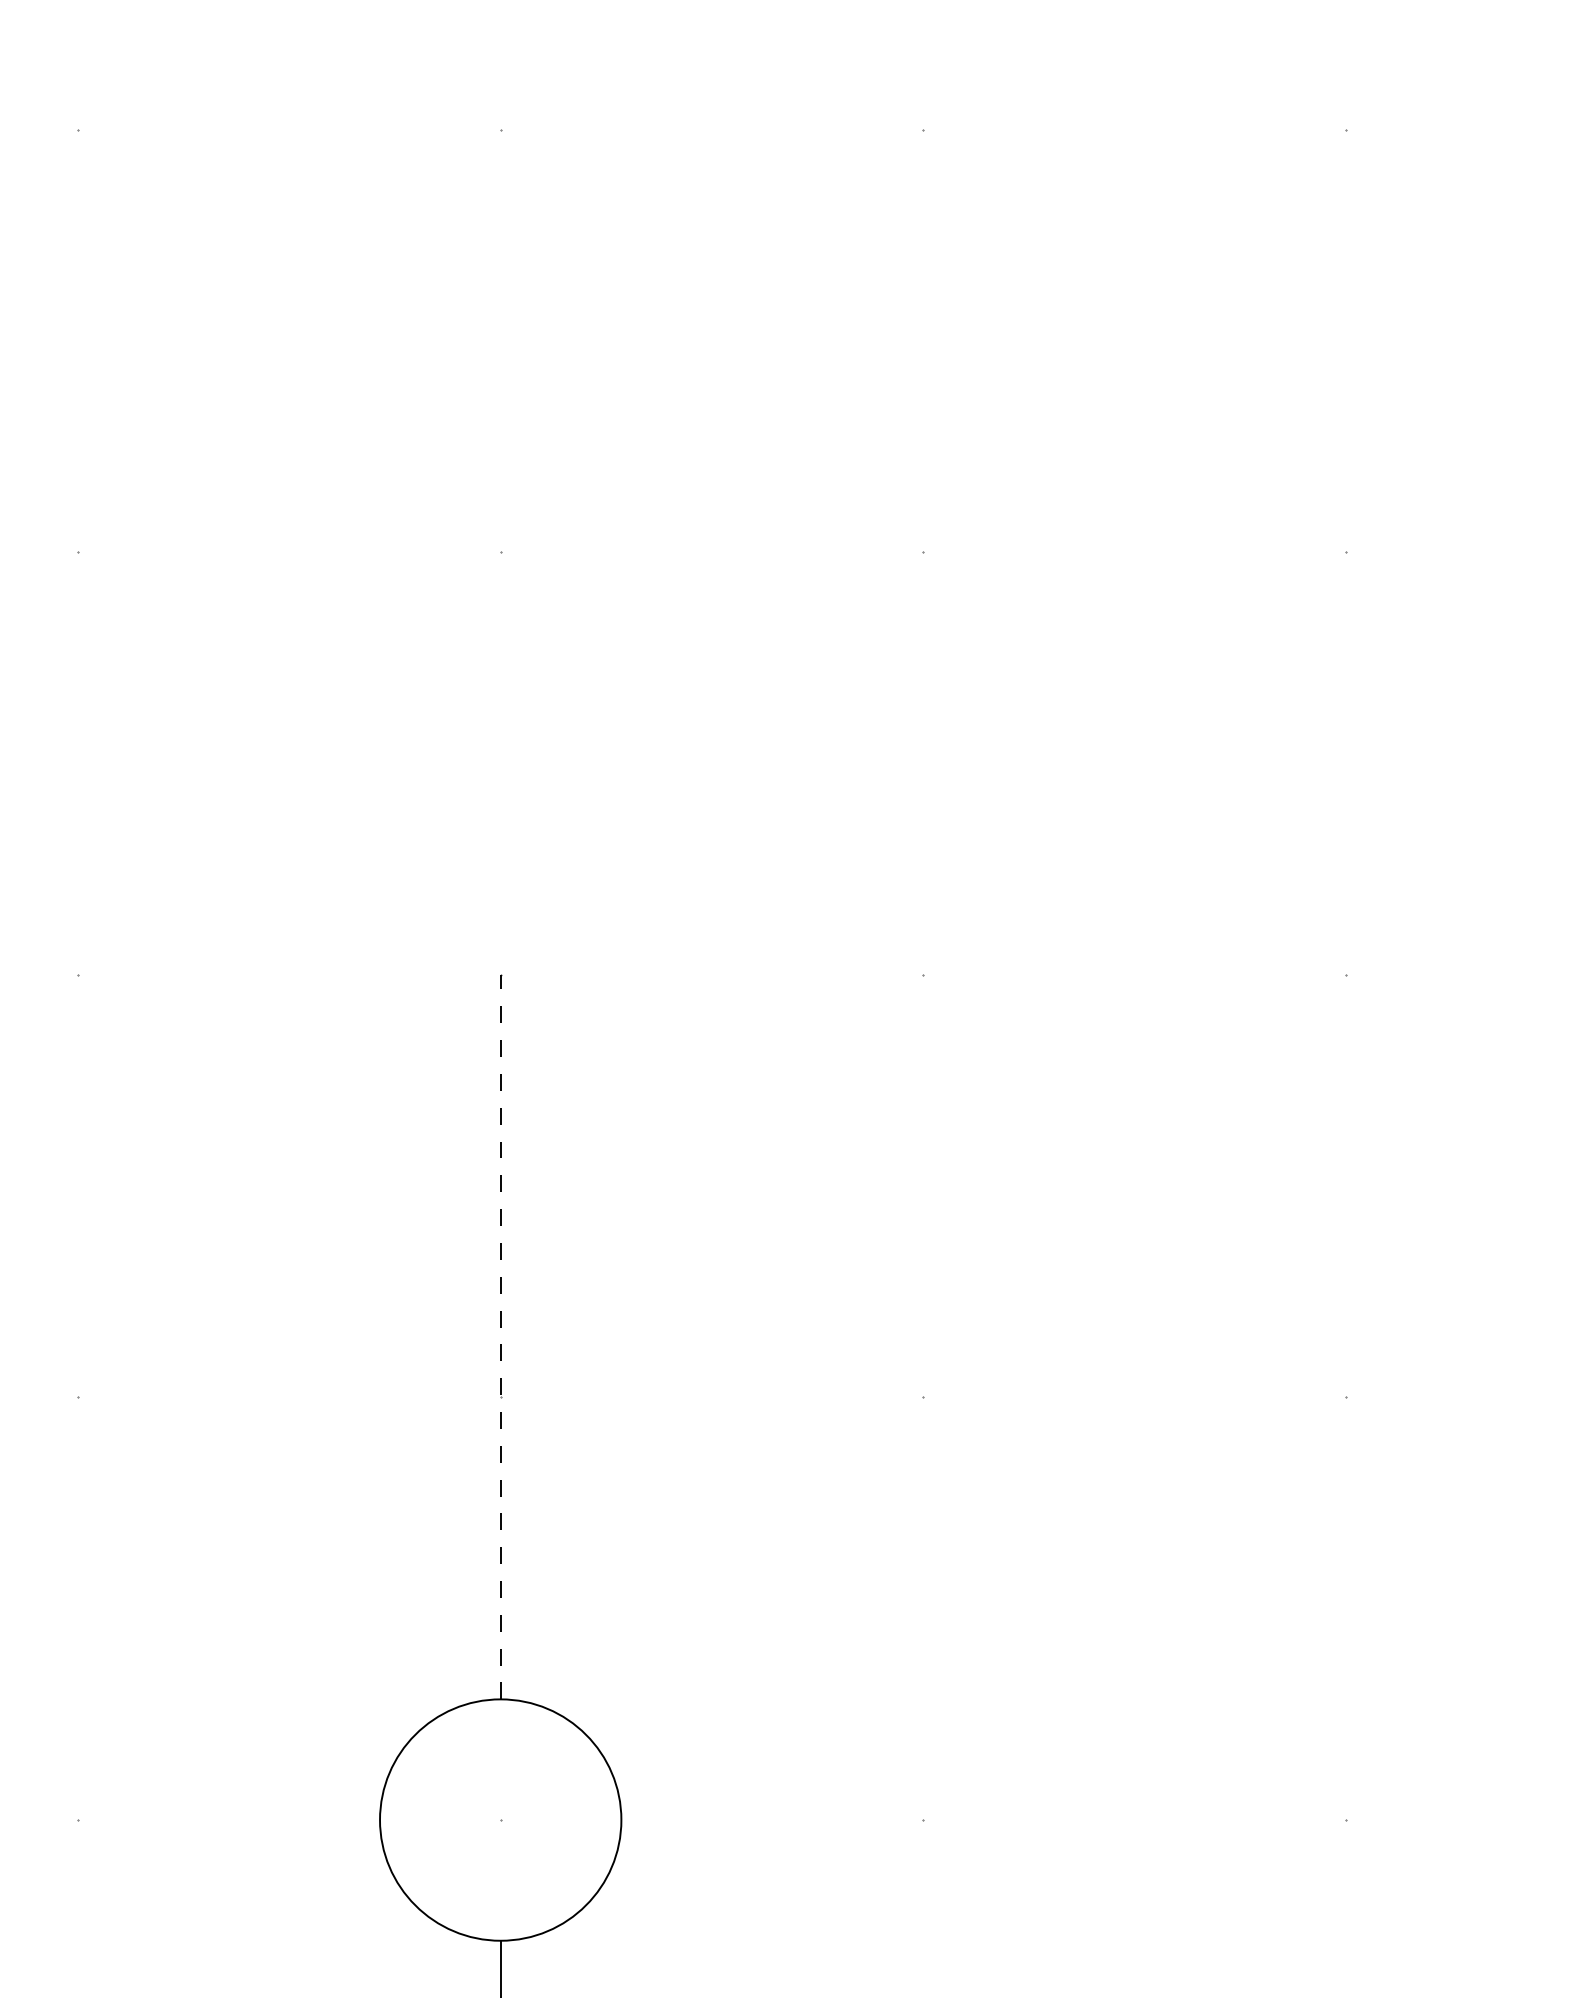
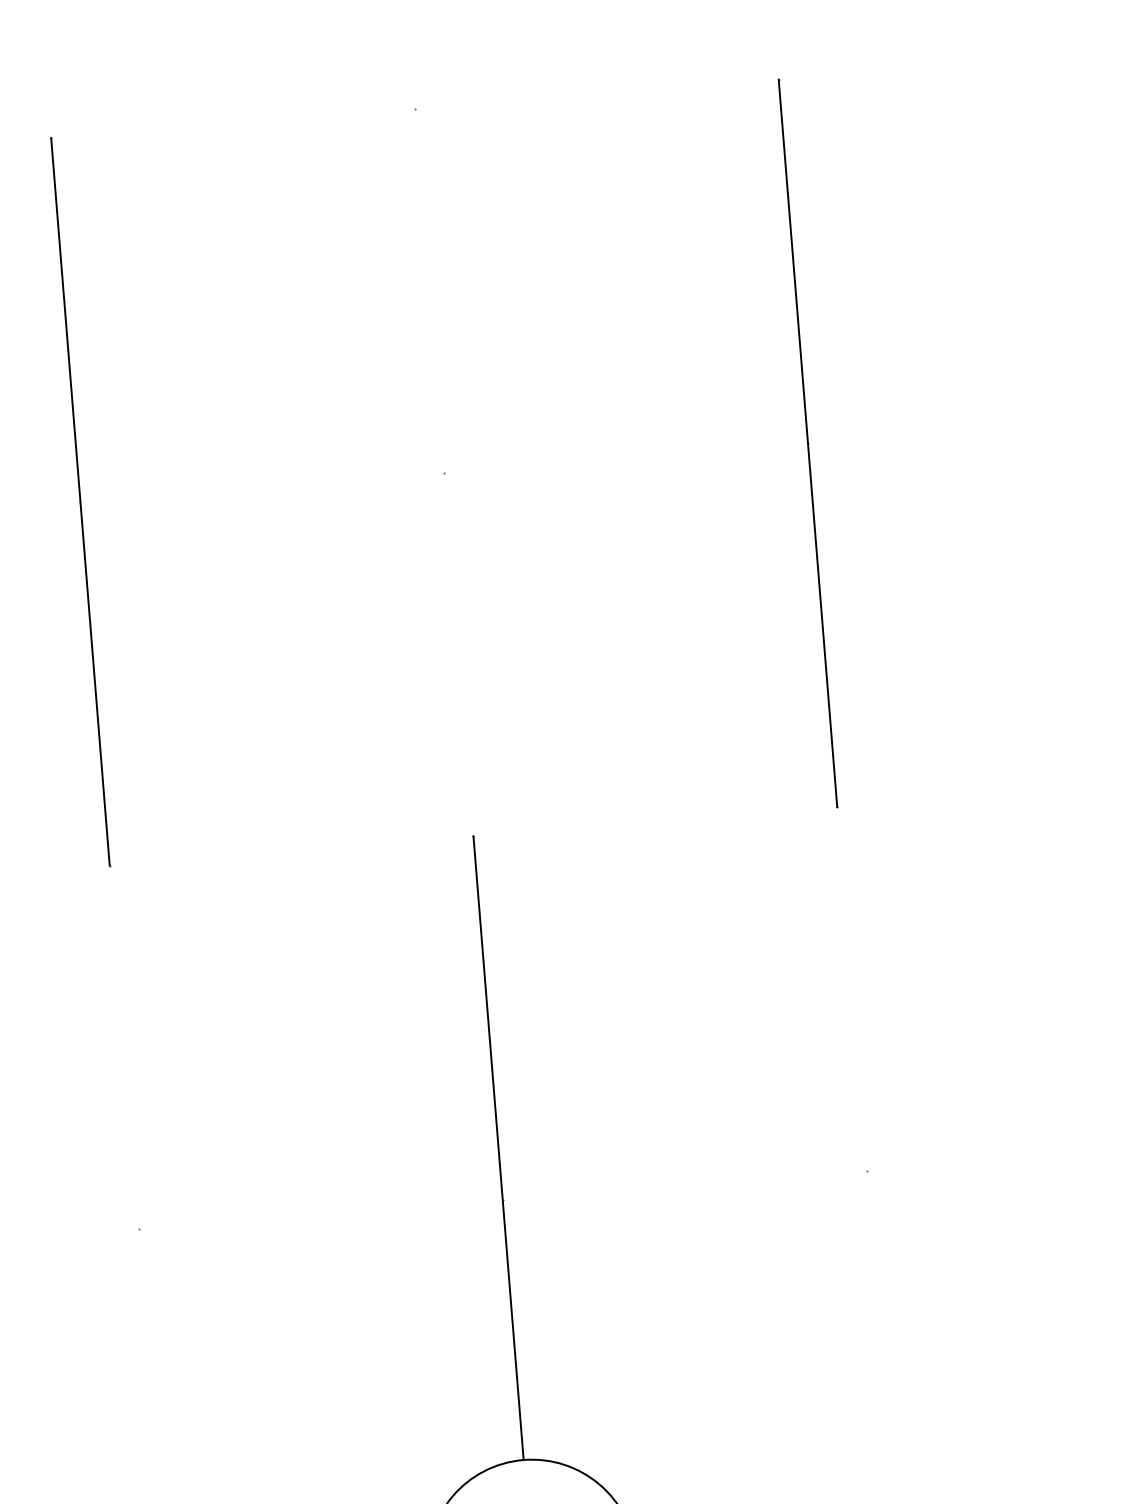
line: (78, 551) -> (80, 501), added
line: (923, 551) -> (808, 442), added
line: (500, 1336) -> (498, 1147), dashed -> solid

